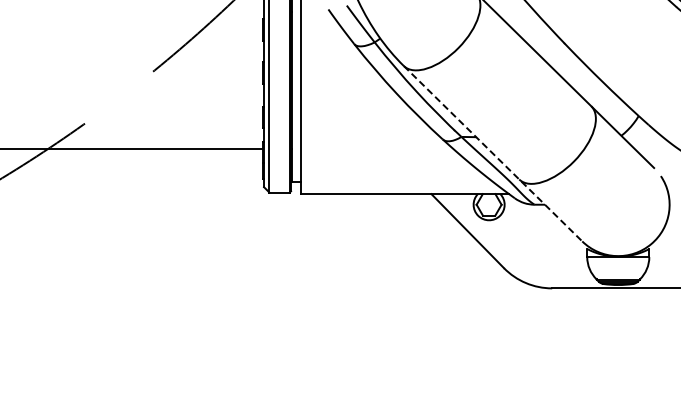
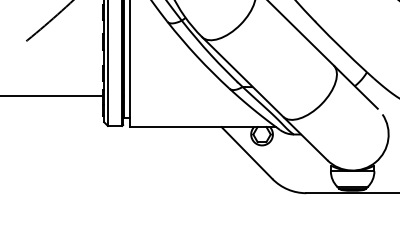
line: (493, 154) -> (265, 99), dashed -> solid

